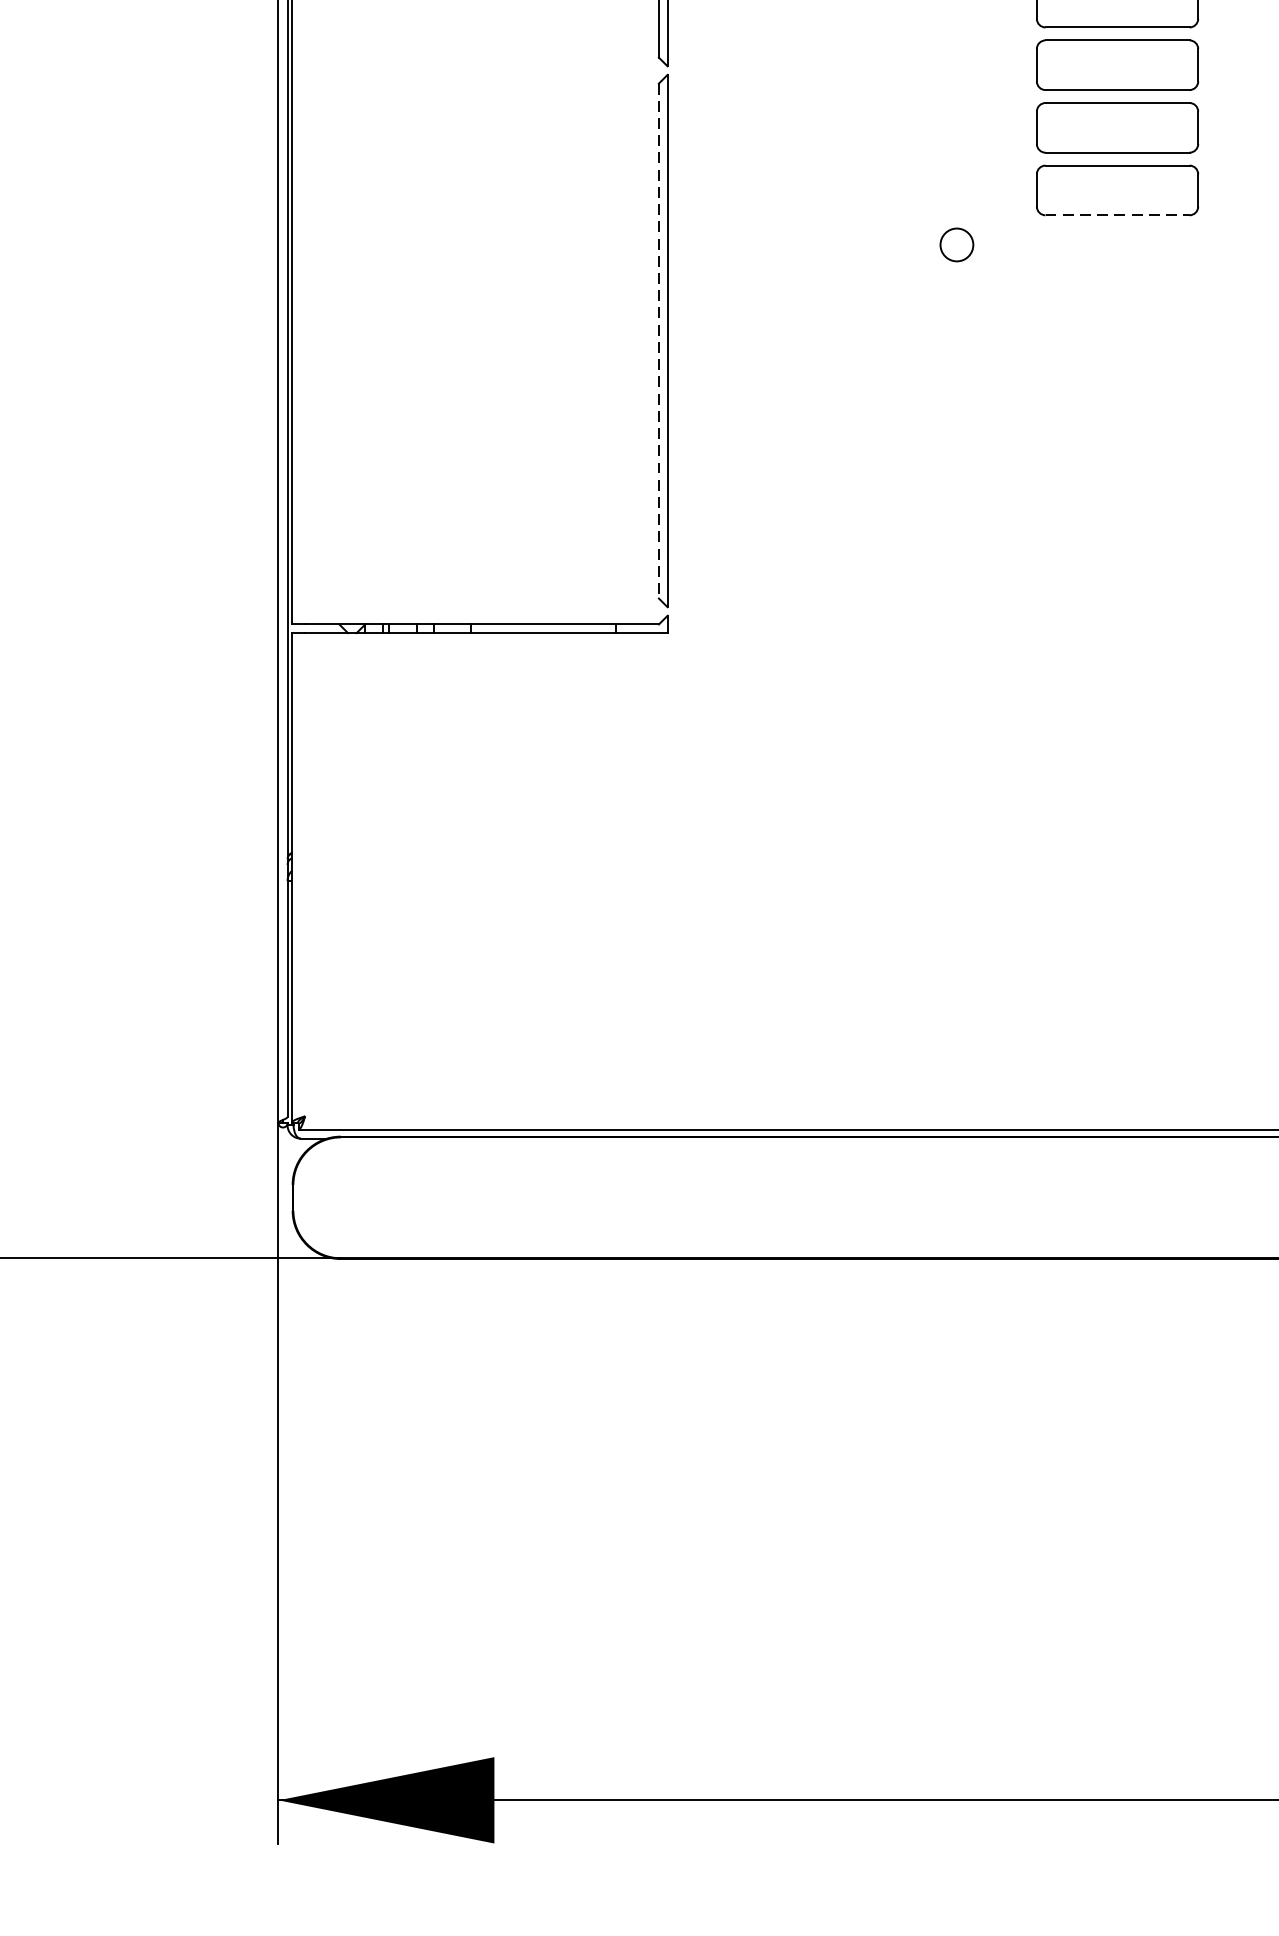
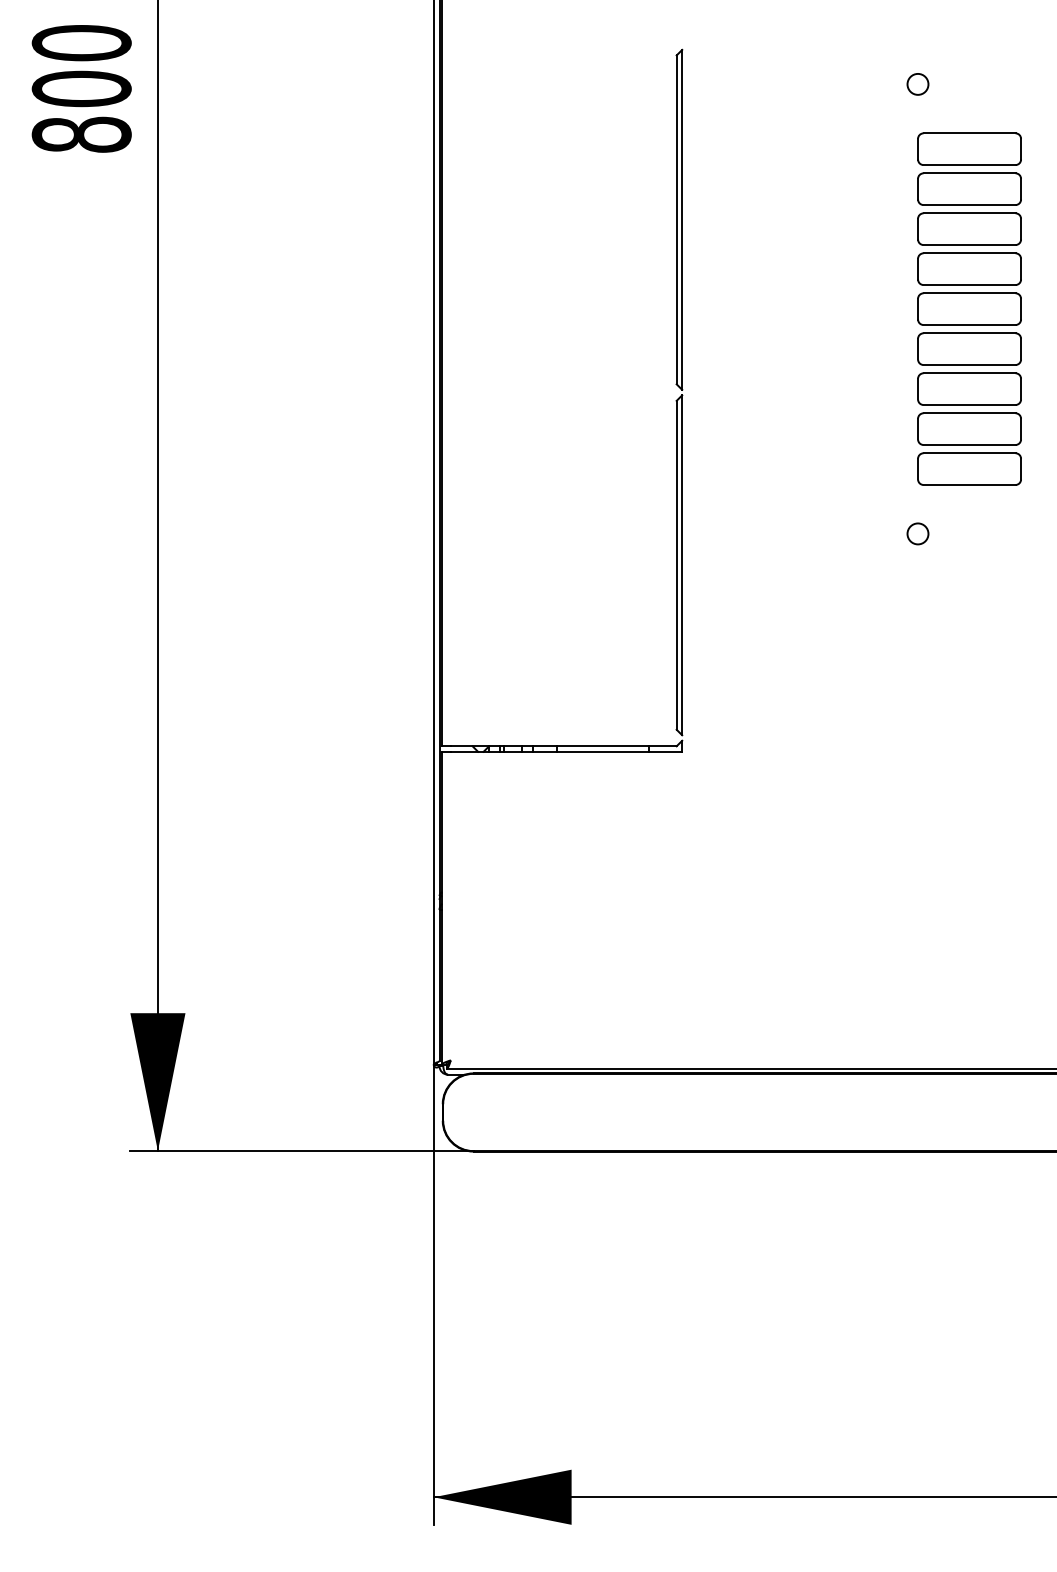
line: (1118, 214) -> (970, 484), dashed -> solid
circle: (956, 244) -> (917, 533), moved
line: (658, 341) -> (676, 565), dashed -> solid

